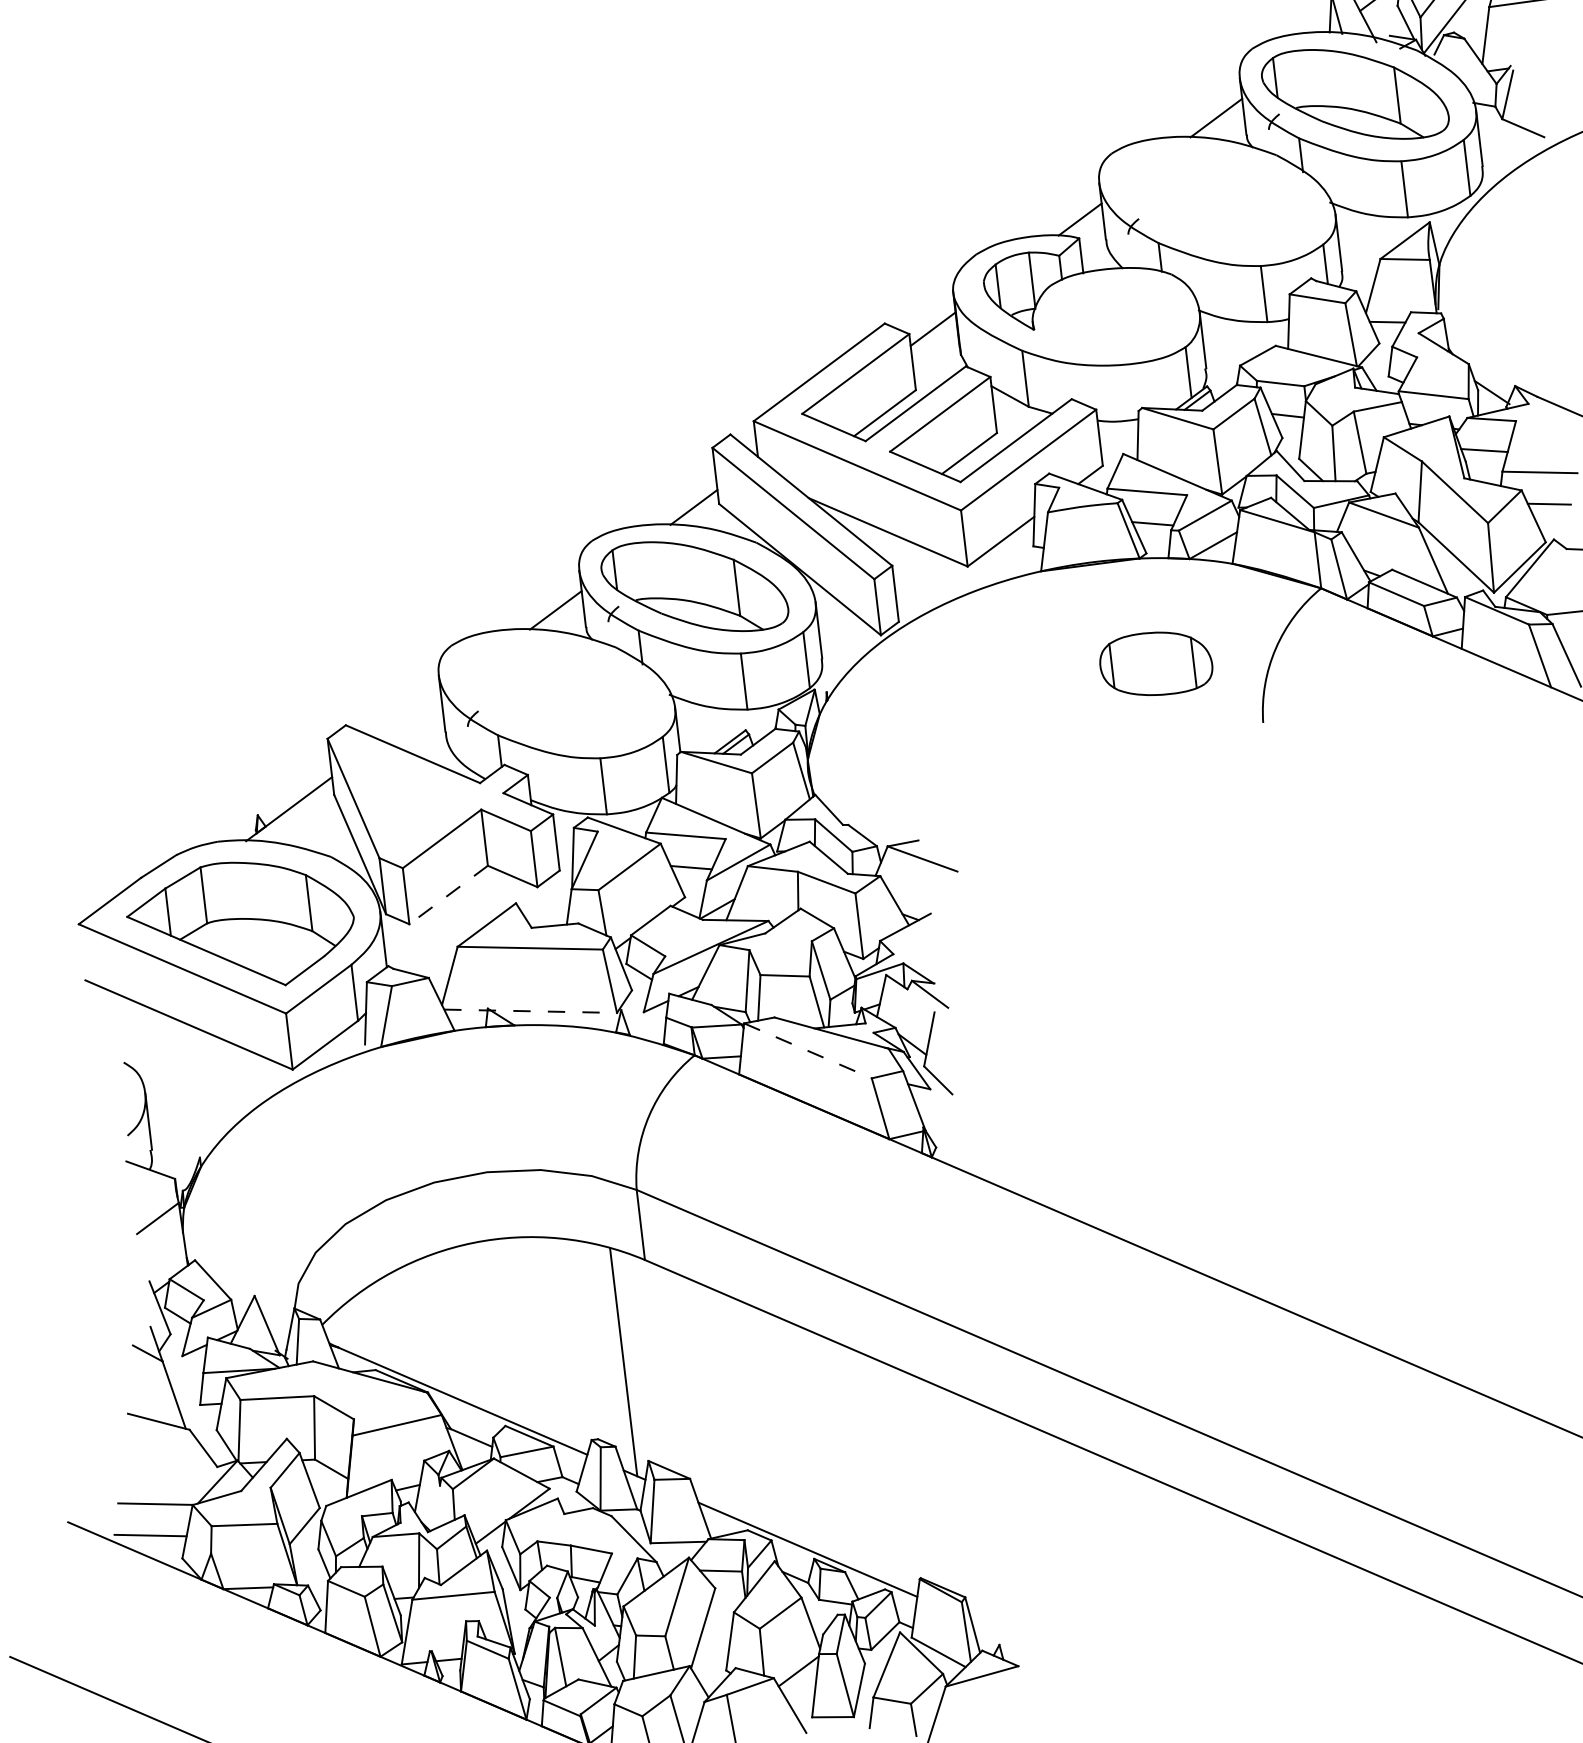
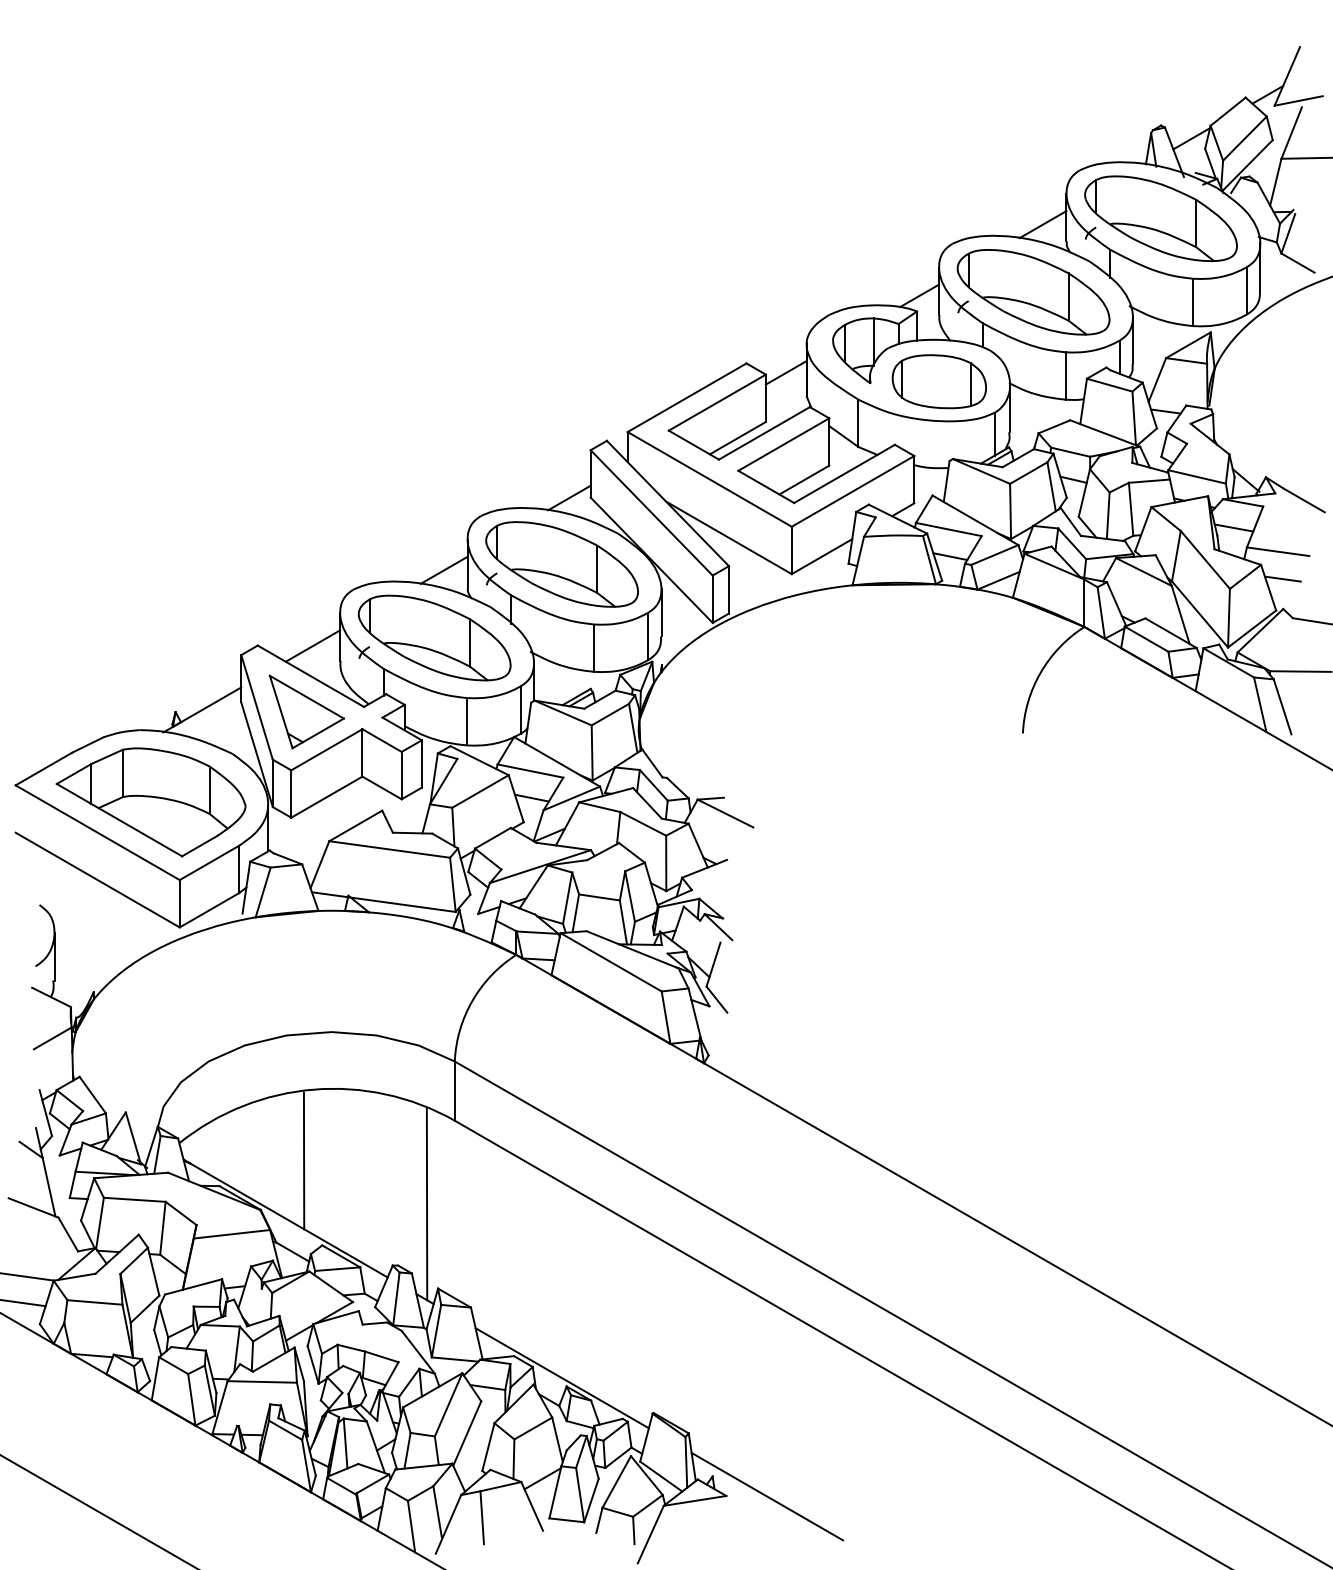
part: (1214, 199) -> (1033, 292), added
part: (1155, 663) -> (938, 381), moved
part: (553, 691) -> (434, 637), added
line: (410, 717) -> (312, 645), added
part: (412, 796) -> (306, 711), added
line: (448, 895) -> (326, 797), dashed -> solid
line: (530, 1011) -> (383, 902), dashed -> solid
line: (808, 1051) -> (611, 962), dashed -> solid
line: (471, 1328) -> (303, 1160), added
line: (1067, 1661) -> (767, 1496), added

